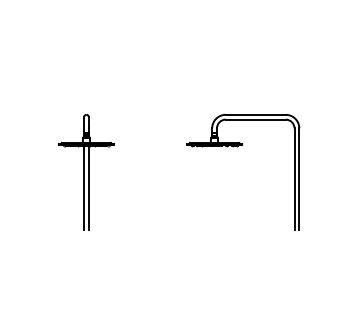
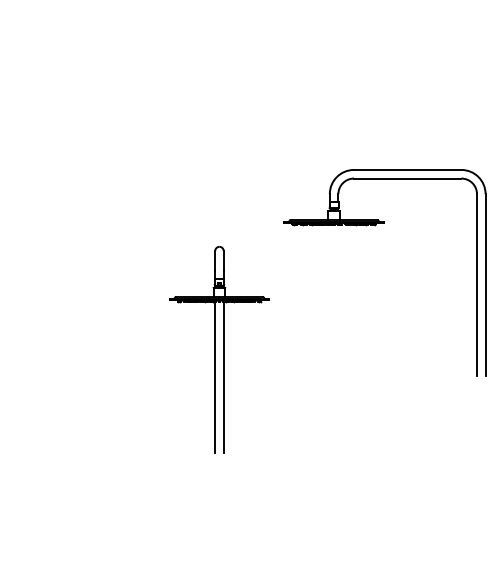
part: (86, 172) -> (219, 349), moved

